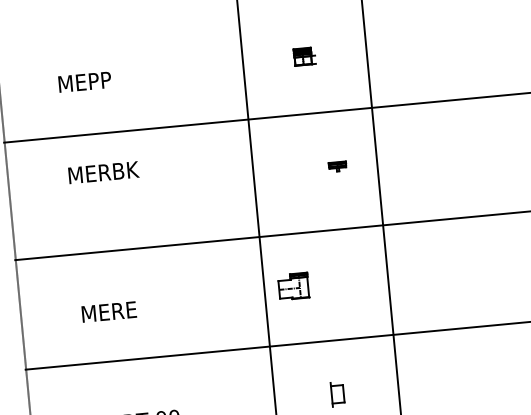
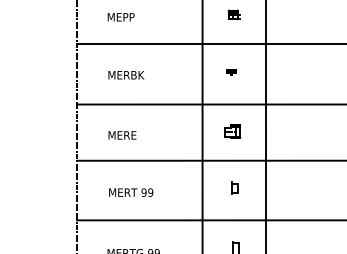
part: (337, 166) -> (231, 72), moved
text: (104, 173) -> (126, 75), moved
part: (293, 284) -> (232, 130), moved

